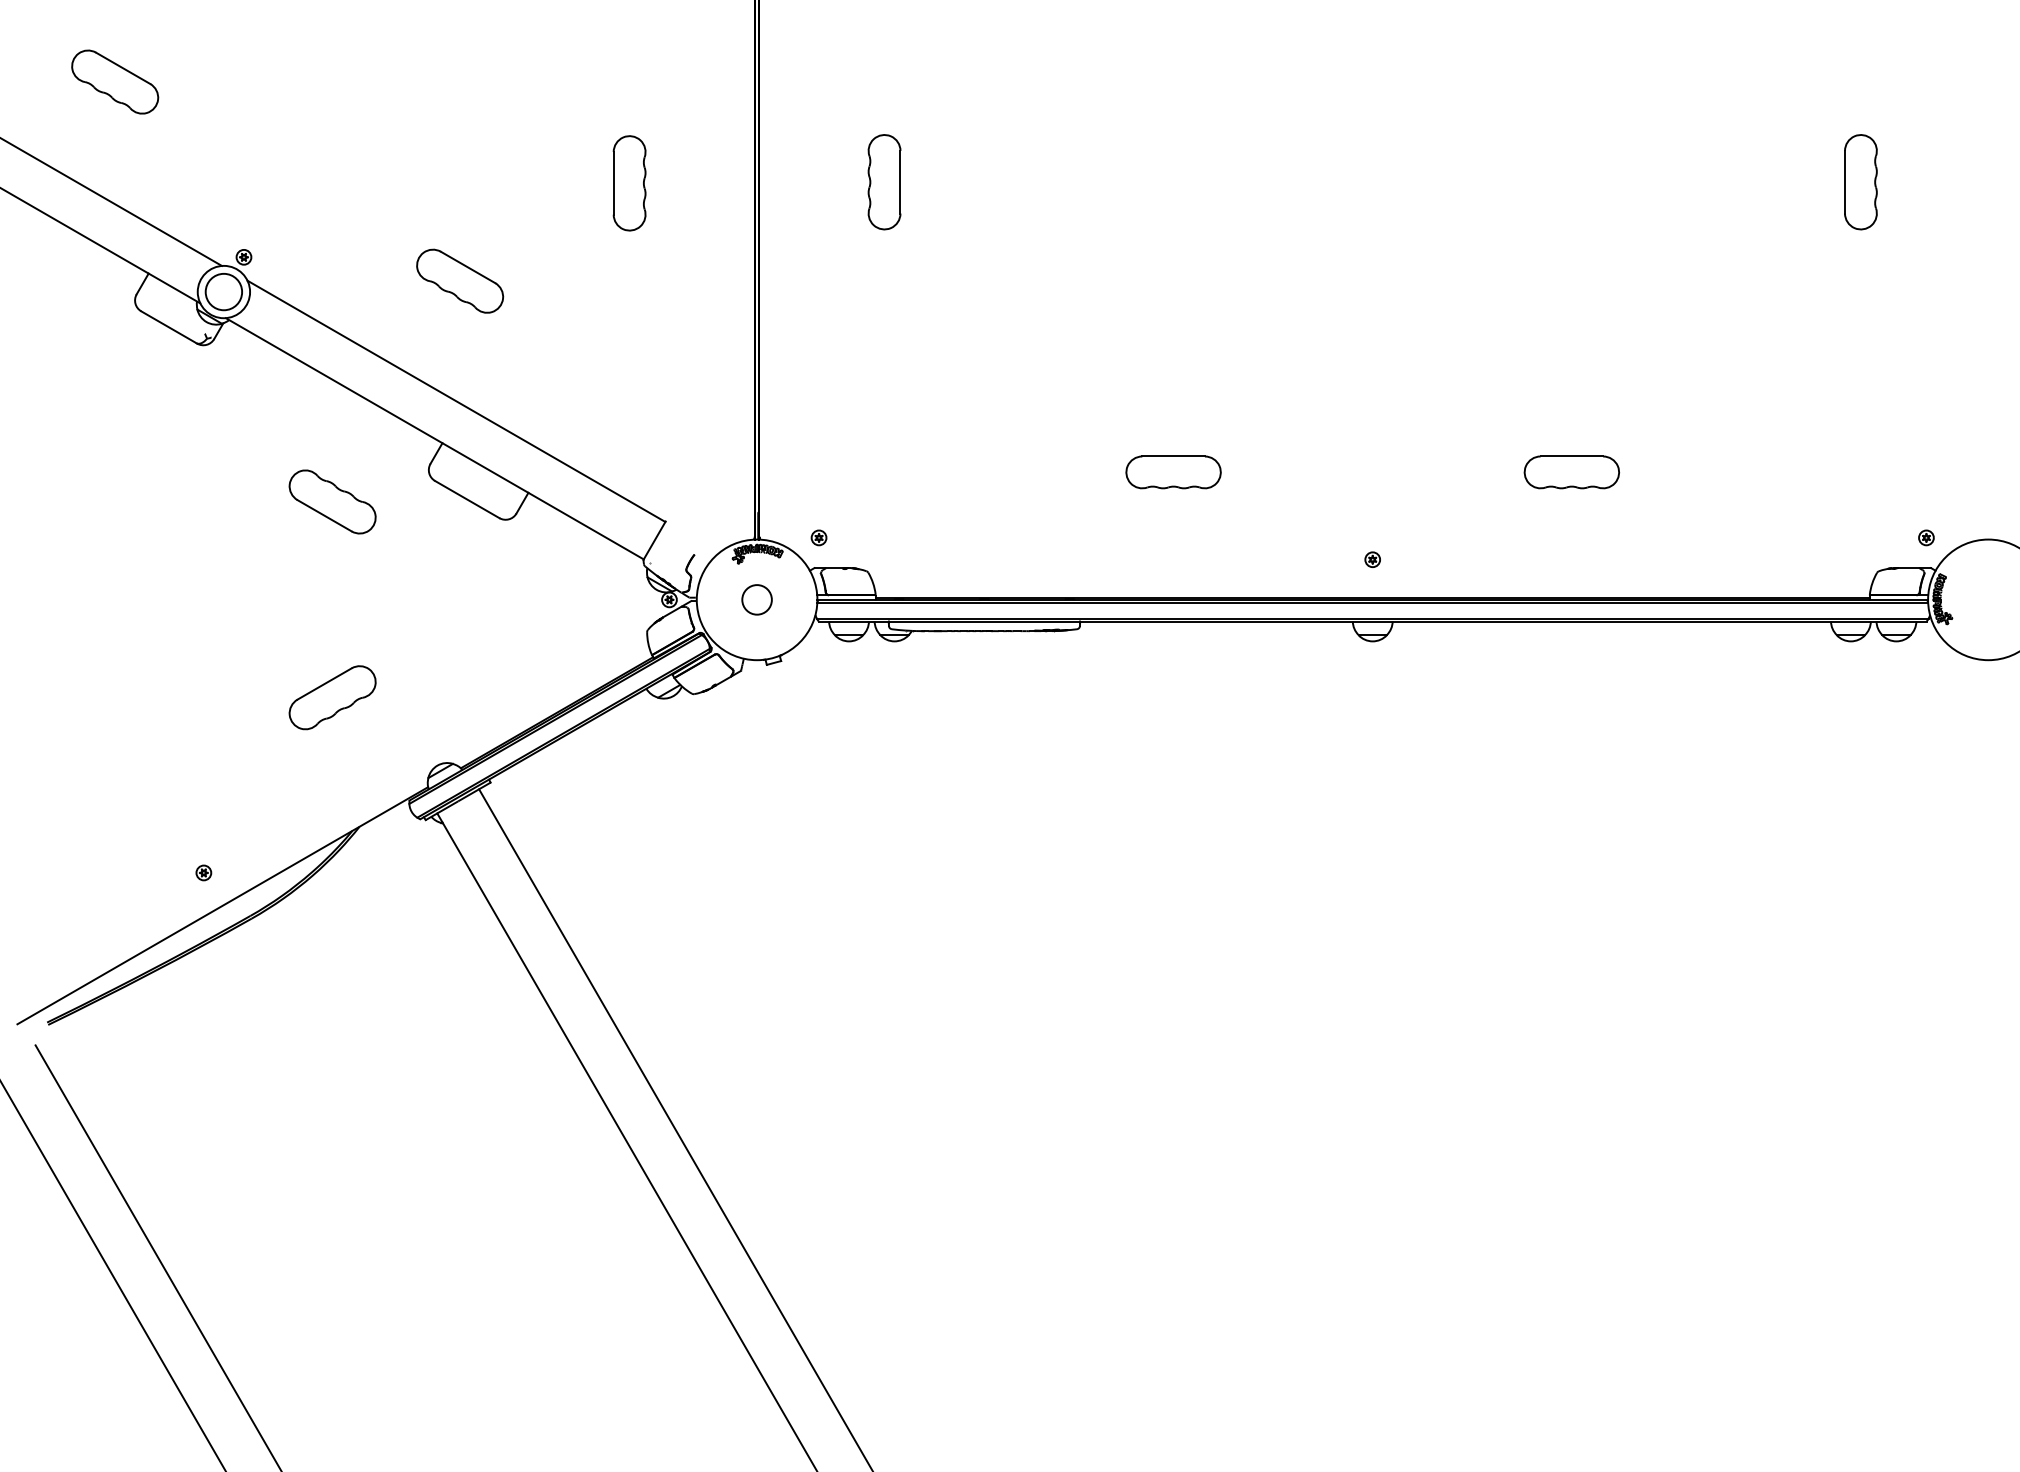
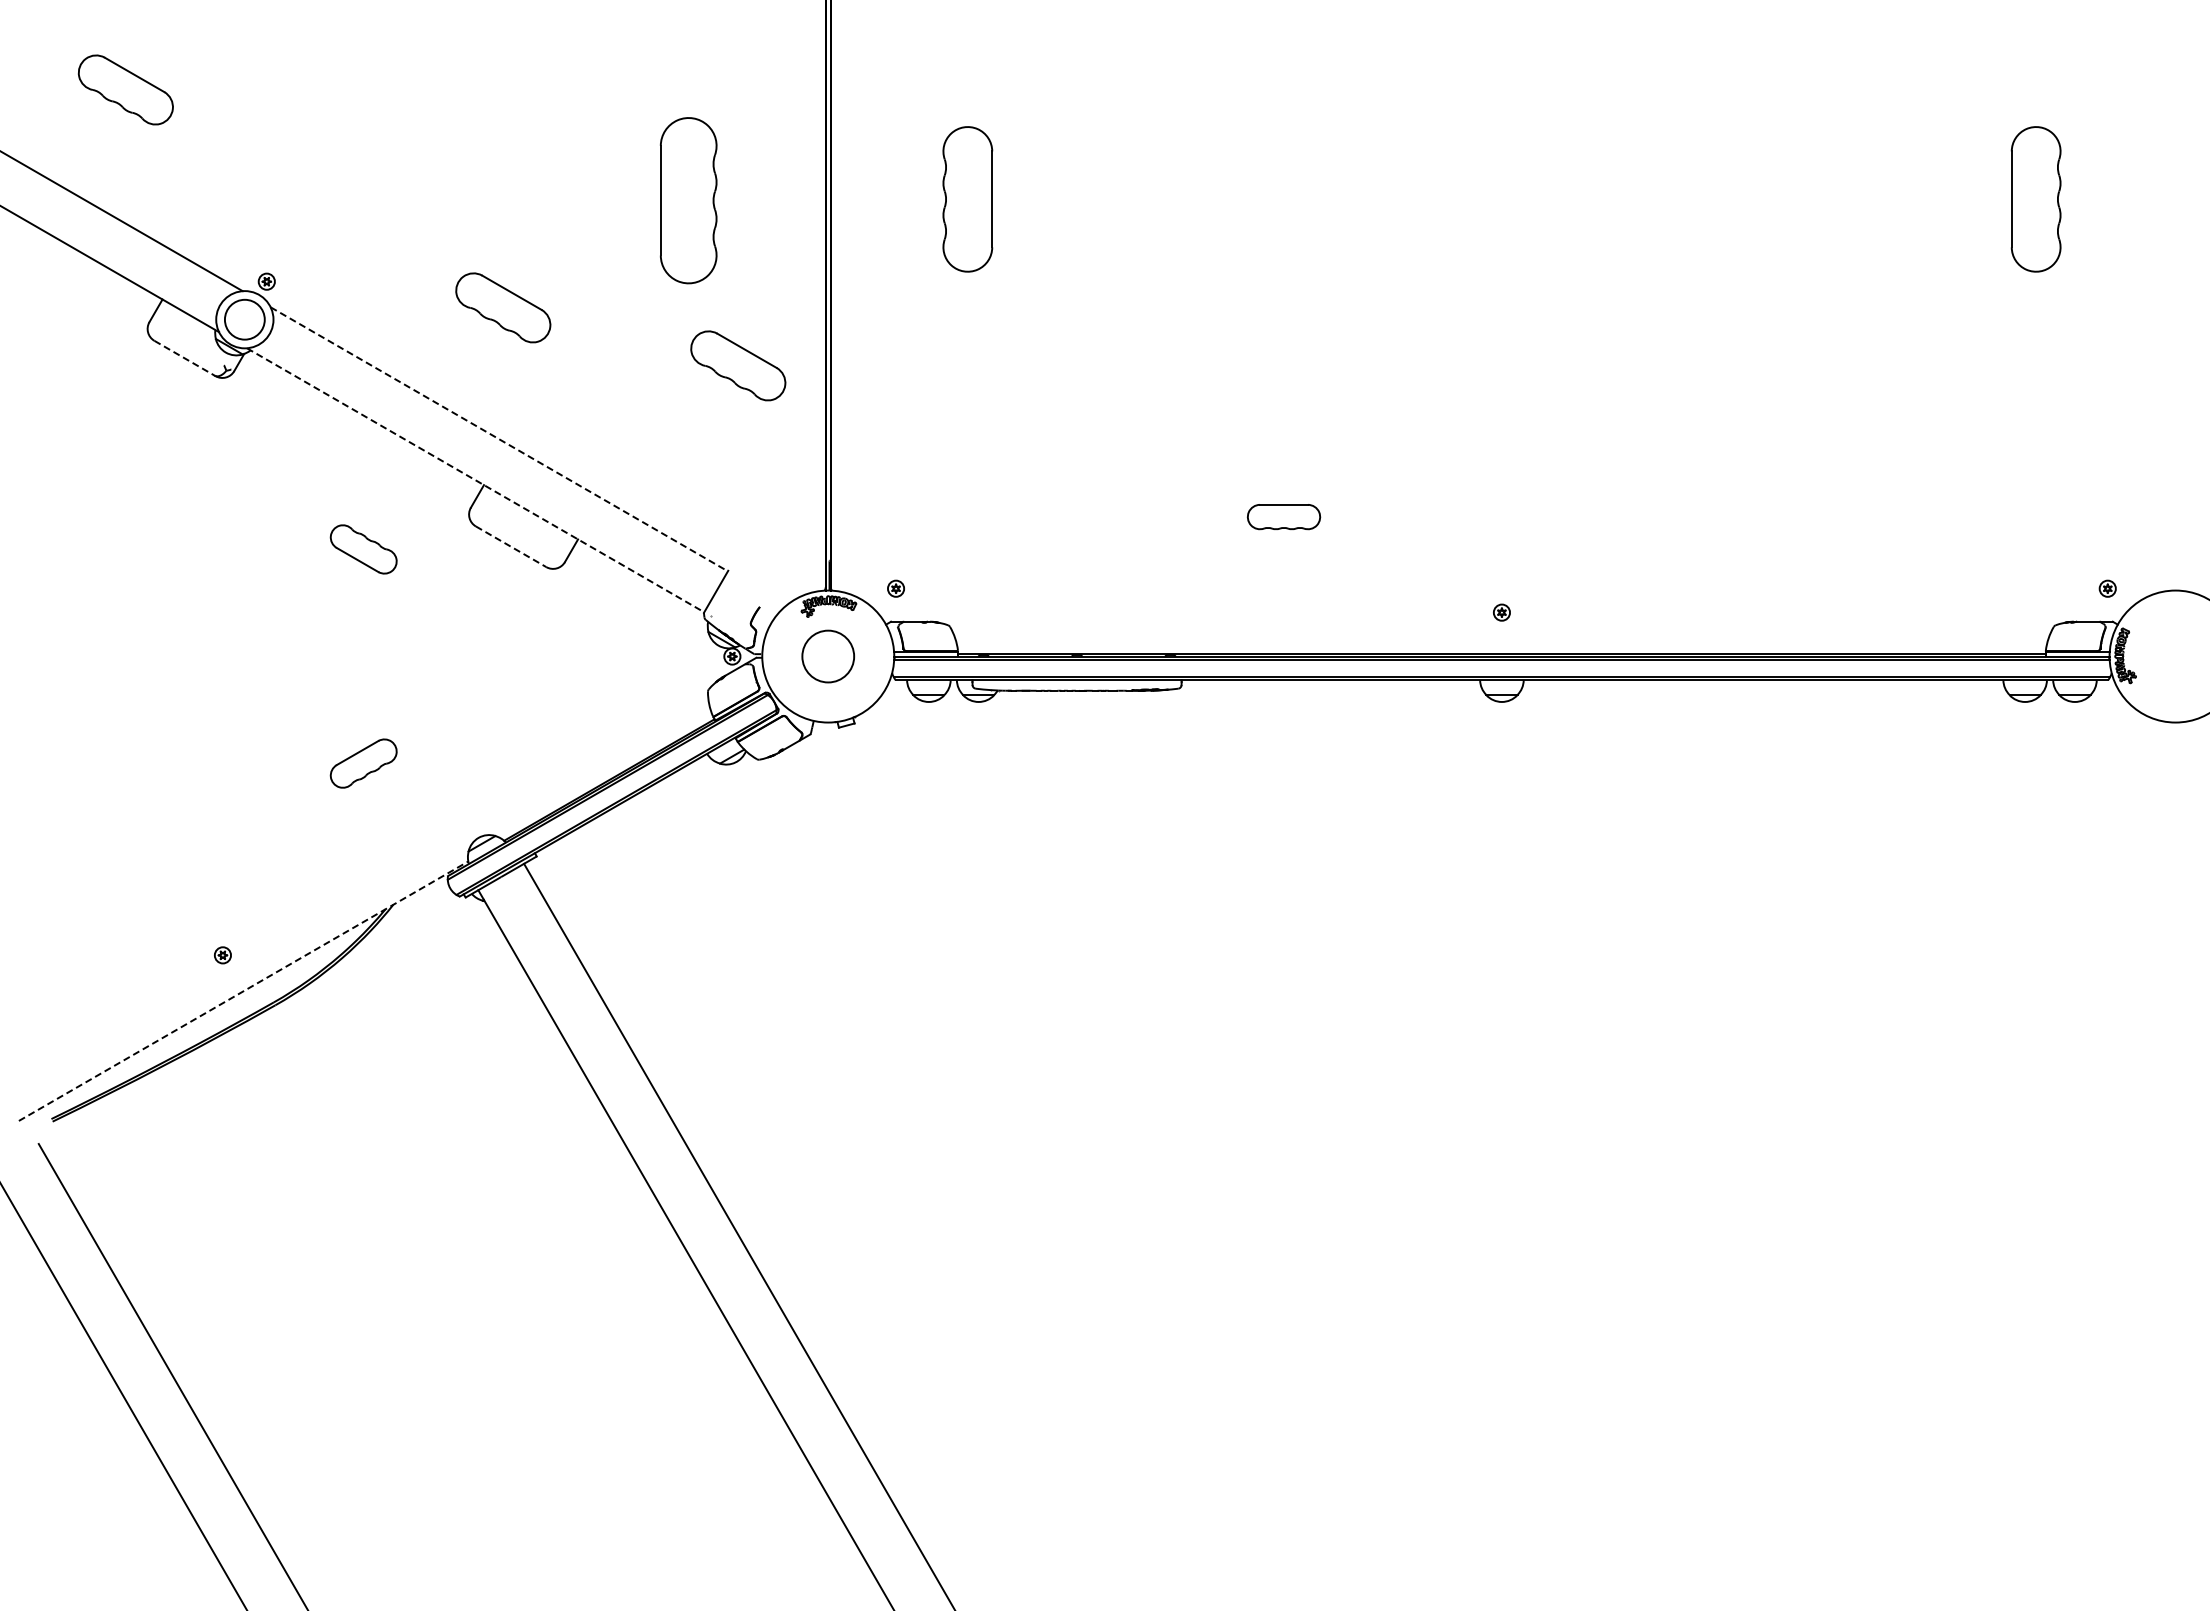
part: (884, 182) -> (967, 199), size x1.4
part: (1860, 182) -> (2035, 199), size x1.4
part: (629, 183) -> (688, 200), size x1.6
line: (169, 327) -> (185, 358), solid -> dashed
part: (675, 333) -> (738, 365), added
line: (456, 401) -> (499, 439), solid -> dashed
line: (434, 438) -> (475, 480), solid -> dashed
part: (1173, 471) -> (1283, 516), size x0.7
part: (1571, 471) -> (1719, 516), removed
line: (467, 499) -> (511, 546), solid -> dashed
part: (332, 502) -> (363, 549), size x0.7
circle: (757, 599) -> (828, 656), size x1.6
part: (332, 697) -> (363, 763), size x0.7
line: (223, 905) -> (244, 990), solid -> dashed

